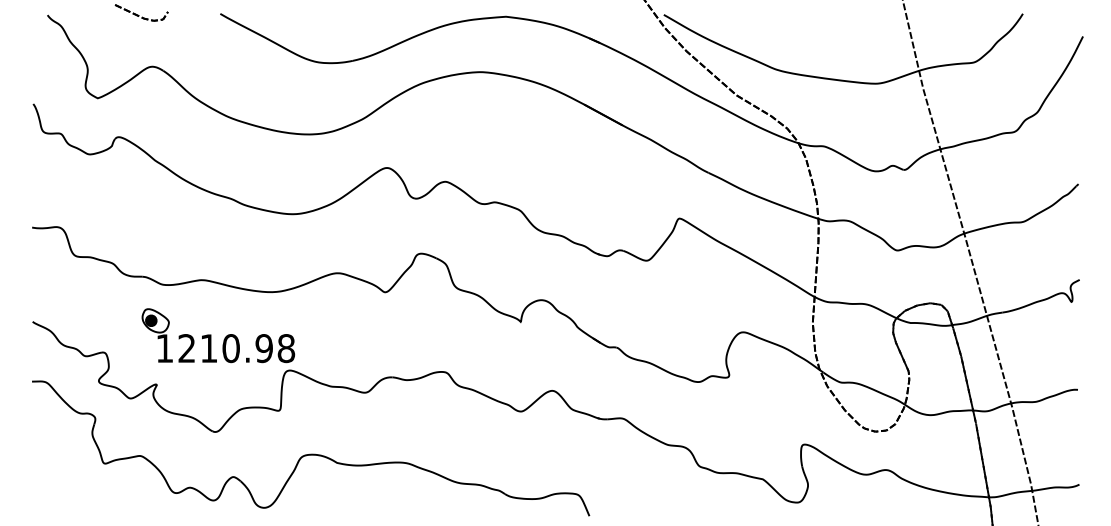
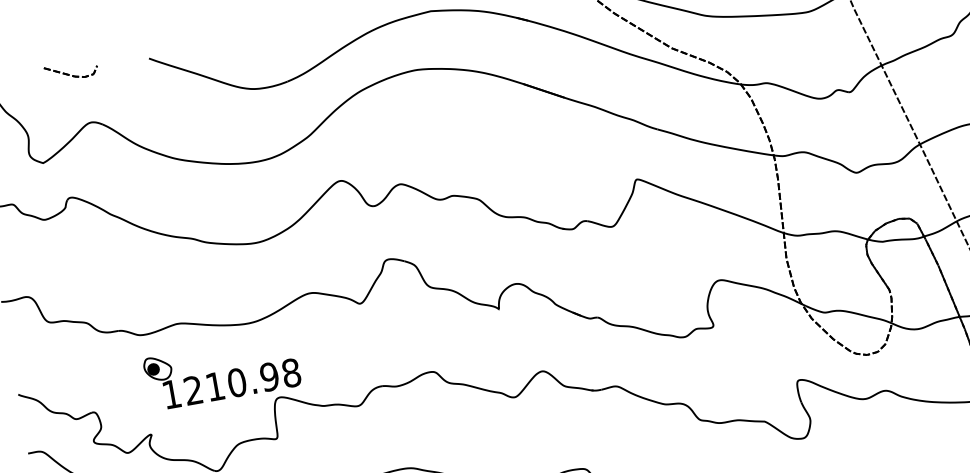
part: (224, 337) -> (228, 373), moved

